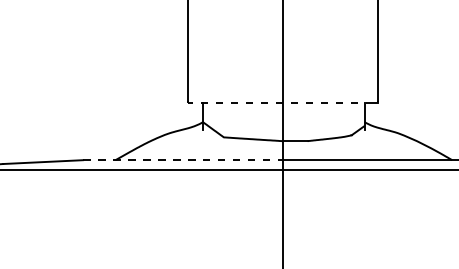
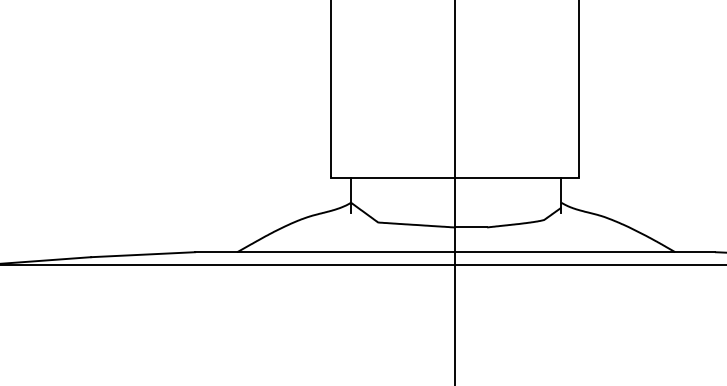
line: (278, 102) -> (449, 177), dashed -> solid
line: (183, 160) -> (325, 252), dashed -> solid

